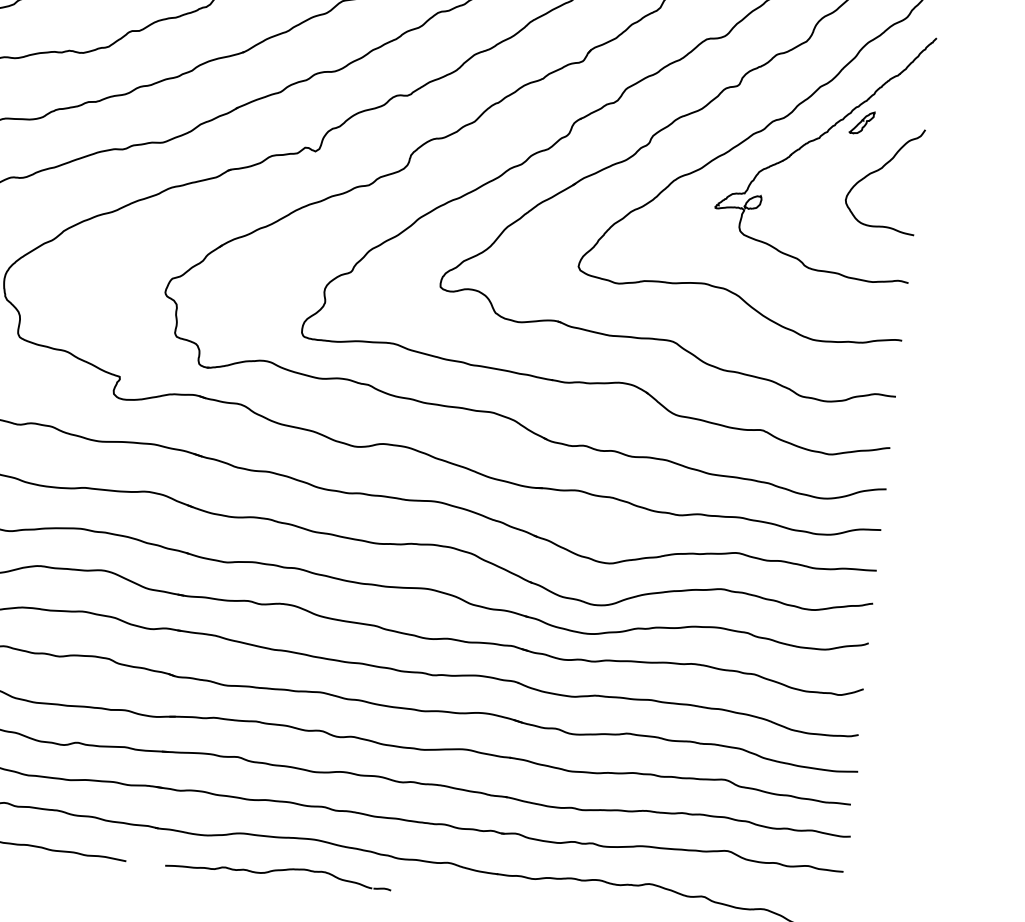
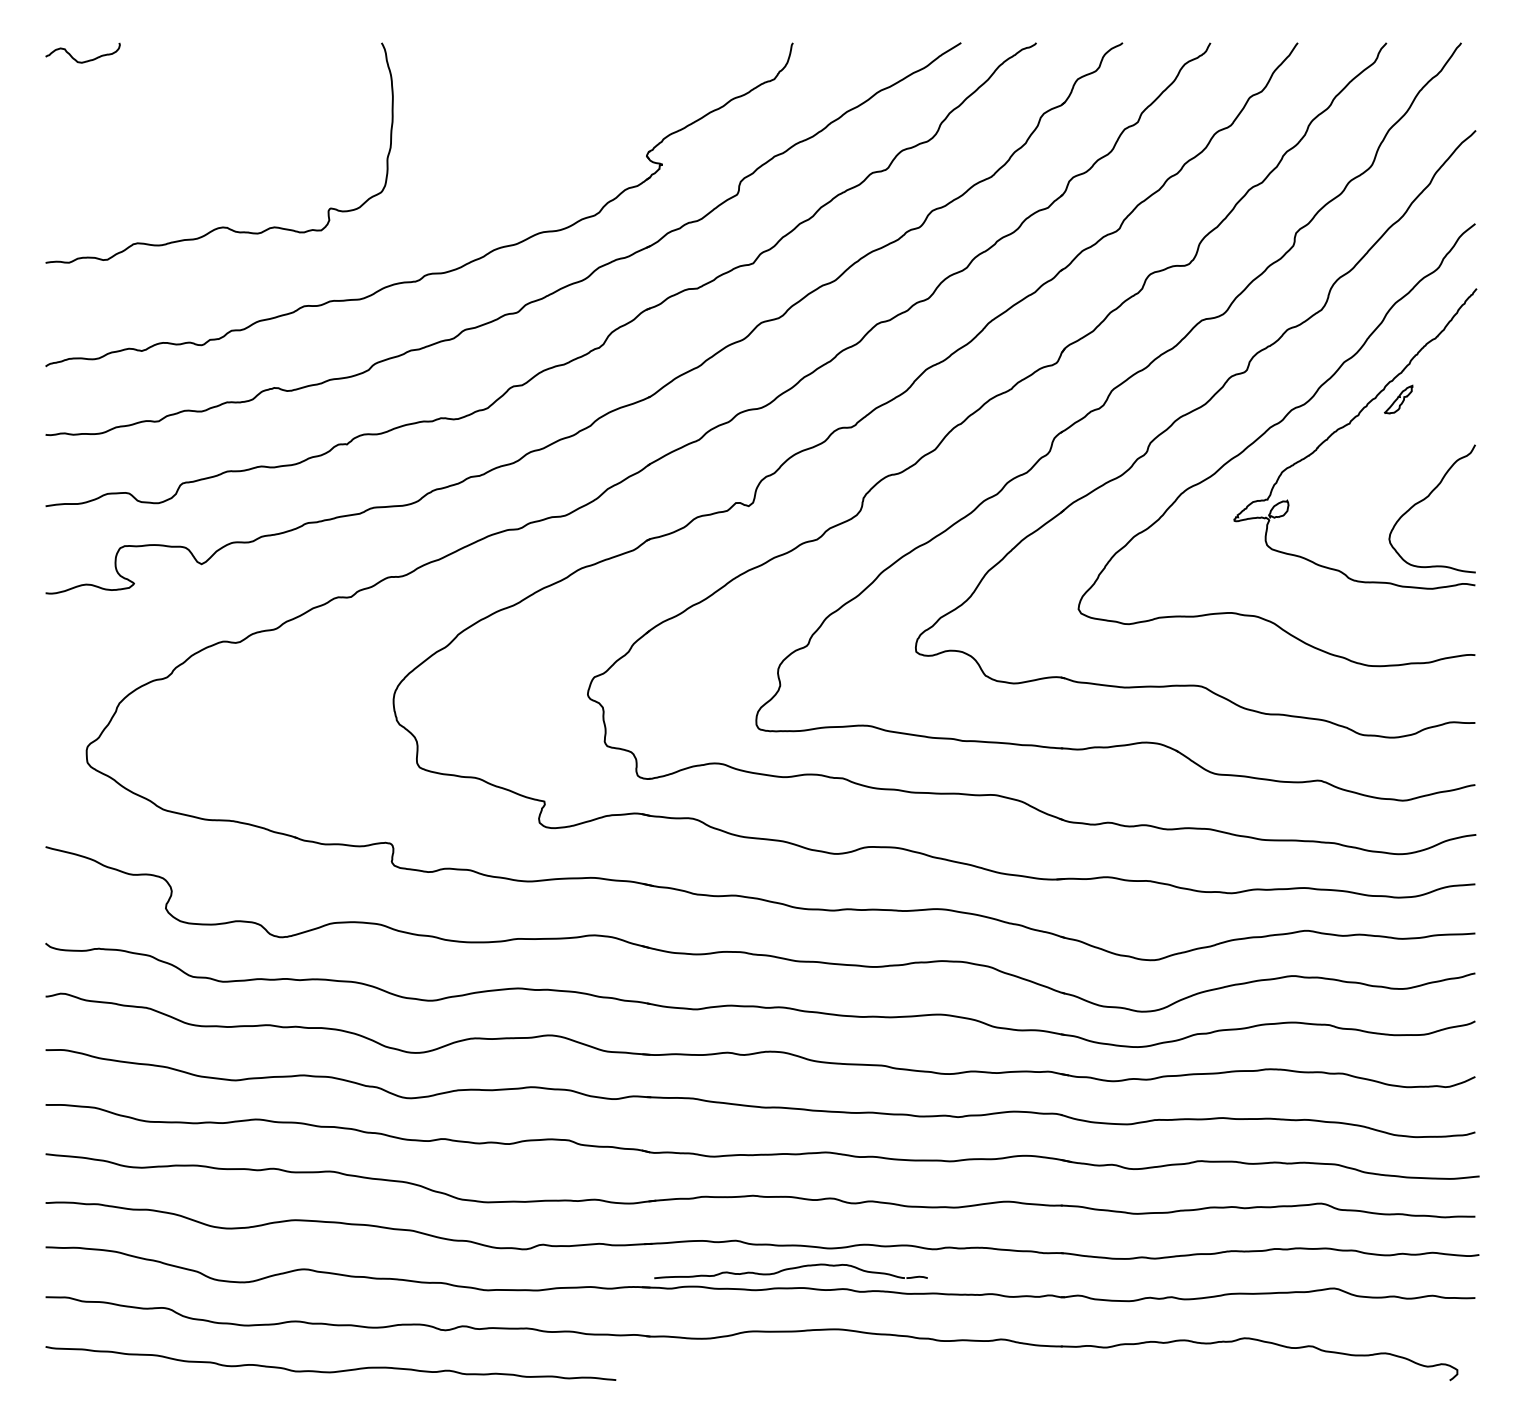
curve: (878, 171) -> (1424, 500), moved
part: (278, 872) -> (790, 1271), moved

